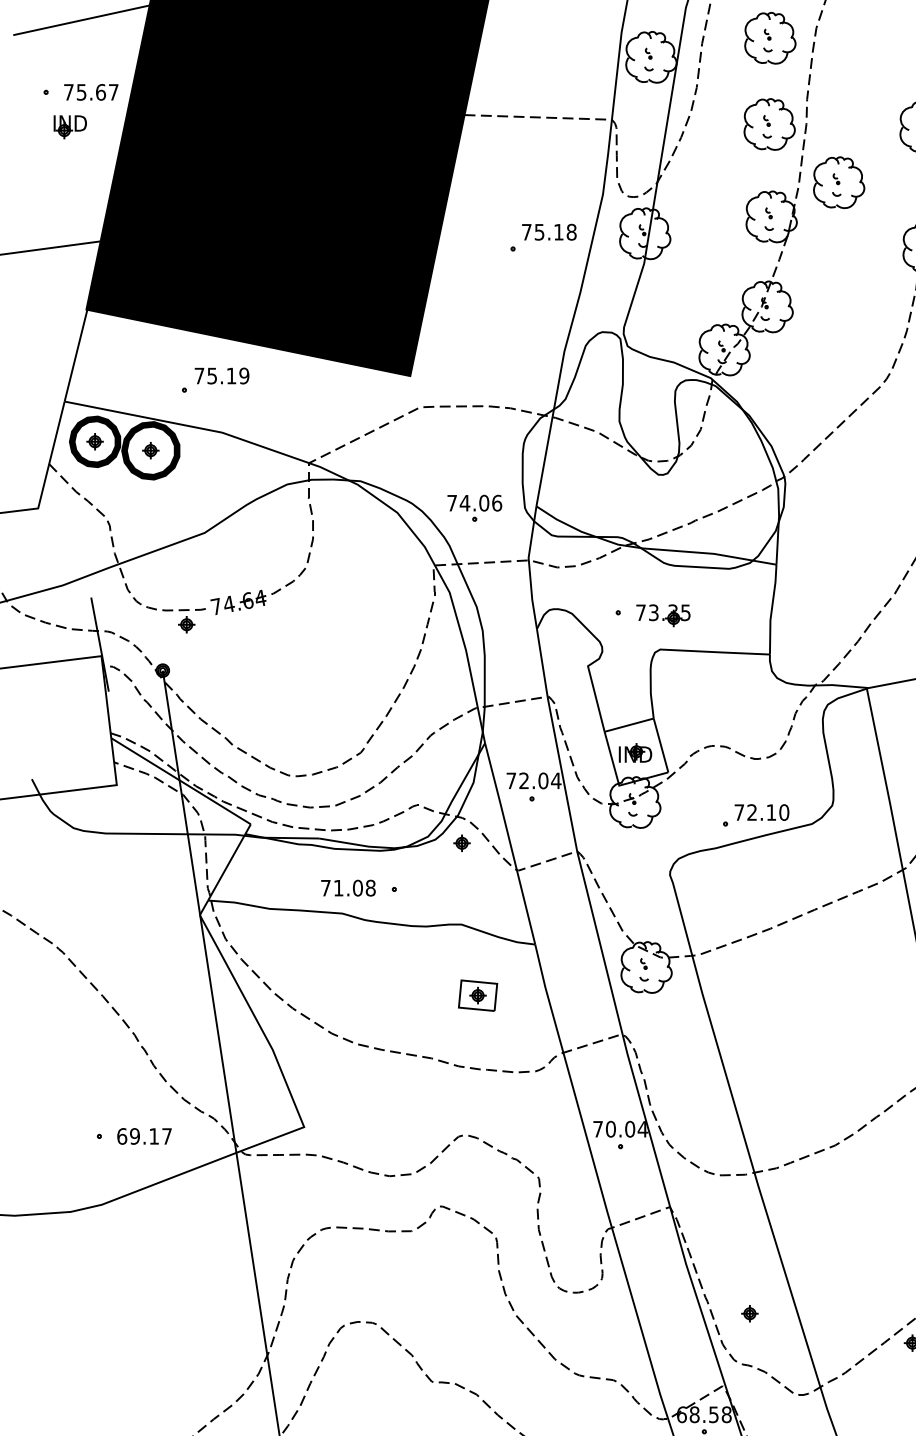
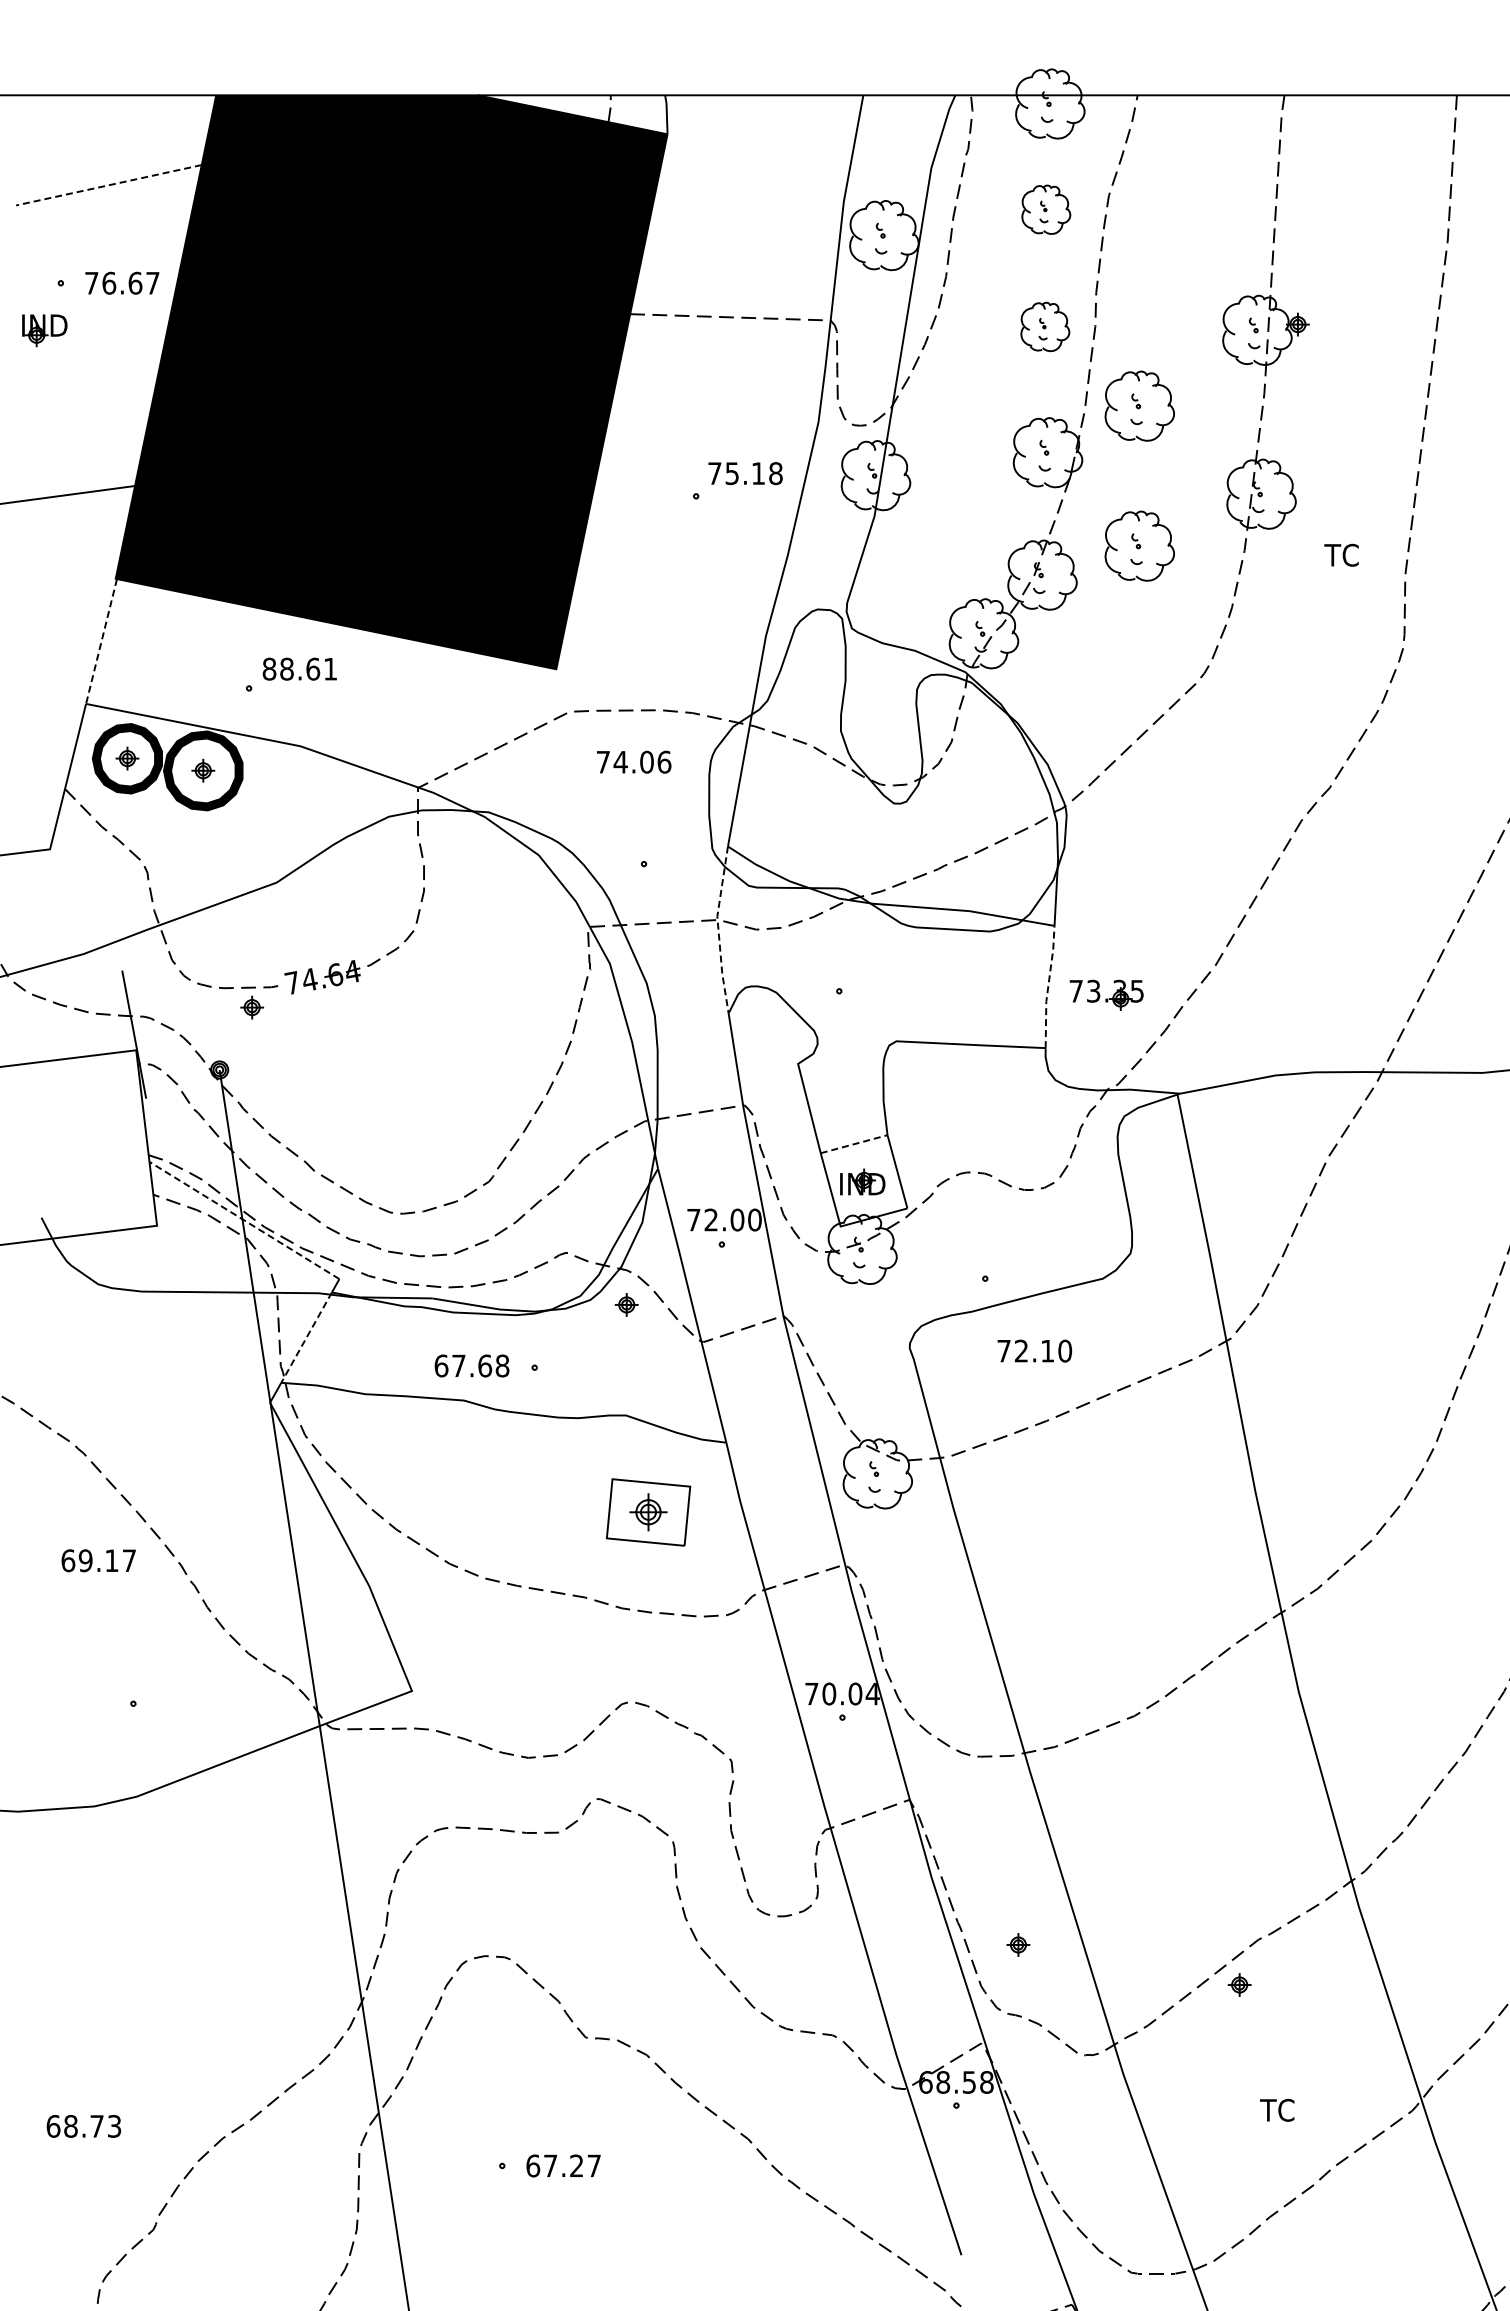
line: (81, 20) -> (108, 185), solid -> dashed
part: (770, 38) -> (1046, 209), size x0.7
text: (81, 91) -> (109, 282), 75.67 -> 76.67
part: (769, 124) -> (1045, 326), size x0.7
part: (70, 127) -> (44, 330), moved
part: (838, 285) -> (1139, 545), added
line: (75, 355) -> (101, 641), solid -> dashed
text: (221, 375) -> (299, 668), 75.19 -> 88.61
text: (475, 502) -> (634, 761), moved
line: (529, 568) -> (718, 930), solid -> dashed
line: (772, 609) -> (1048, 986), solid -> dashed
part: (663, 615) -> (1106, 994), moved
line: (629, 725) -> (854, 1144), solid -> dashed
text: (555, 780) -> (754, 1219), 72.04 -> 72.00
line: (181, 781) -> (244, 1220), solid -> dashed
text: (761, 812) -> (1034, 1350), moved
line: (226, 867) -> (306, 1337), solid -> dashed
text: (342, 887) -> (463, 1365), 71.08 -> 67.68
part: (478, 995) -> (648, 1511), size x1.6
text: (144, 1136) -> (98, 1560), moved

